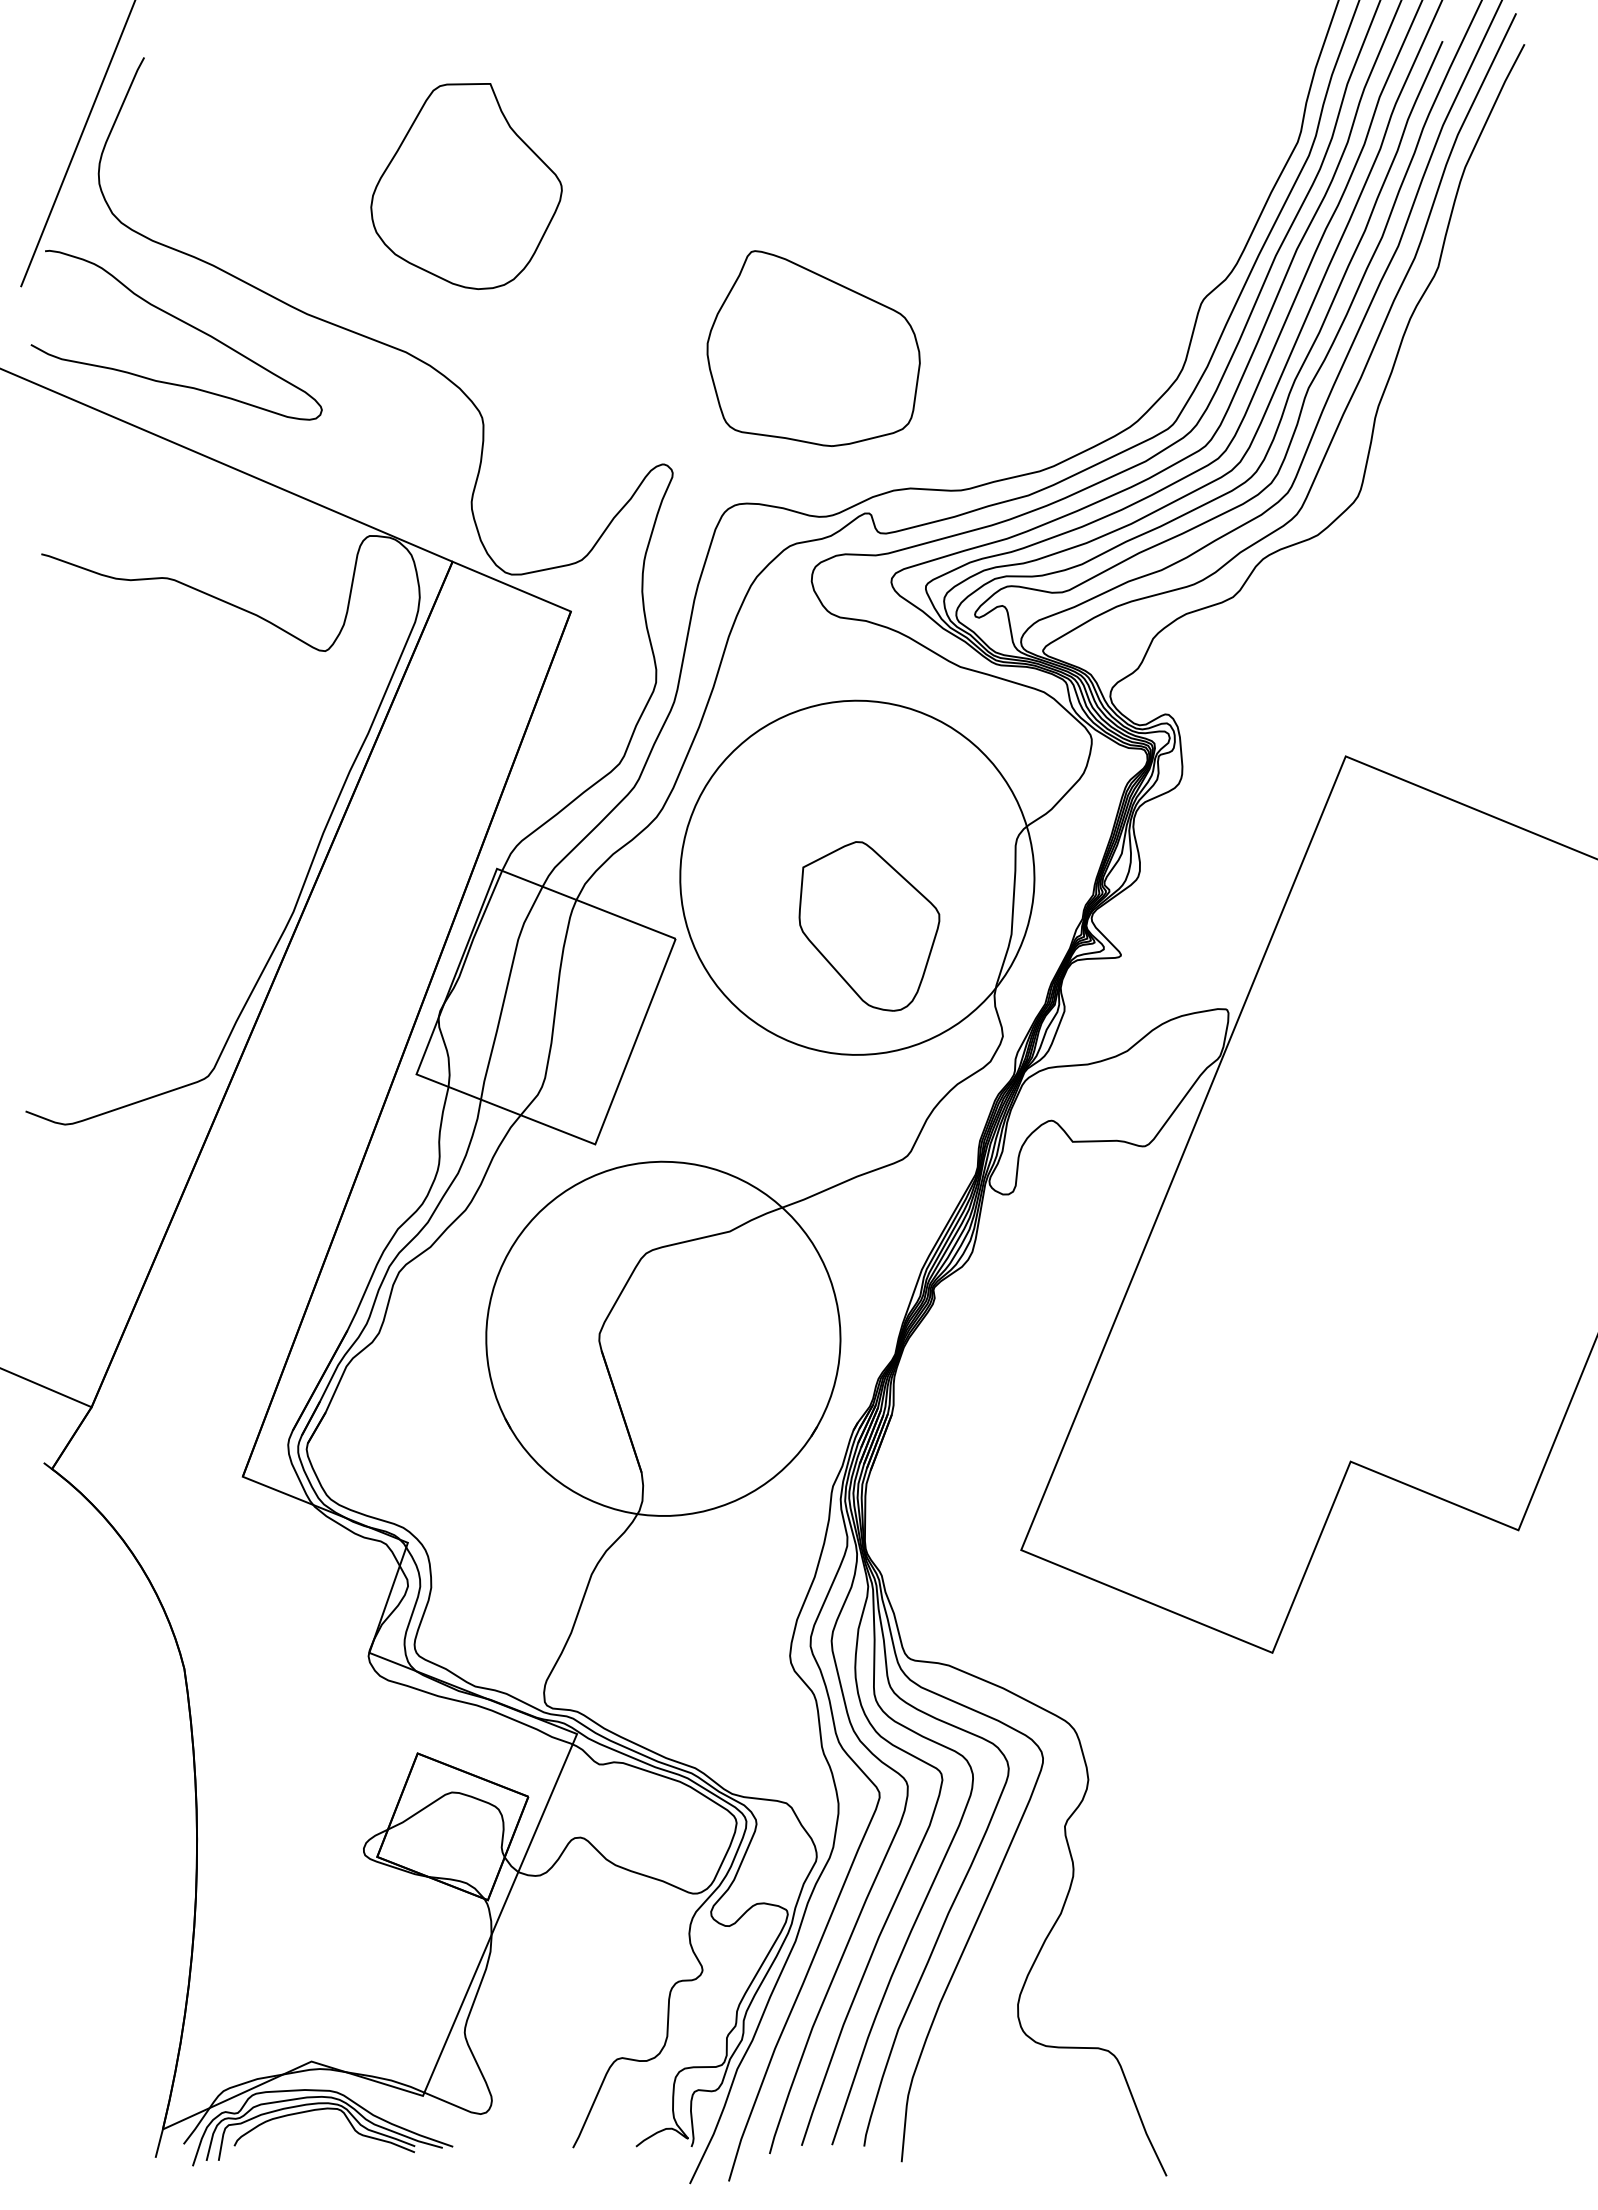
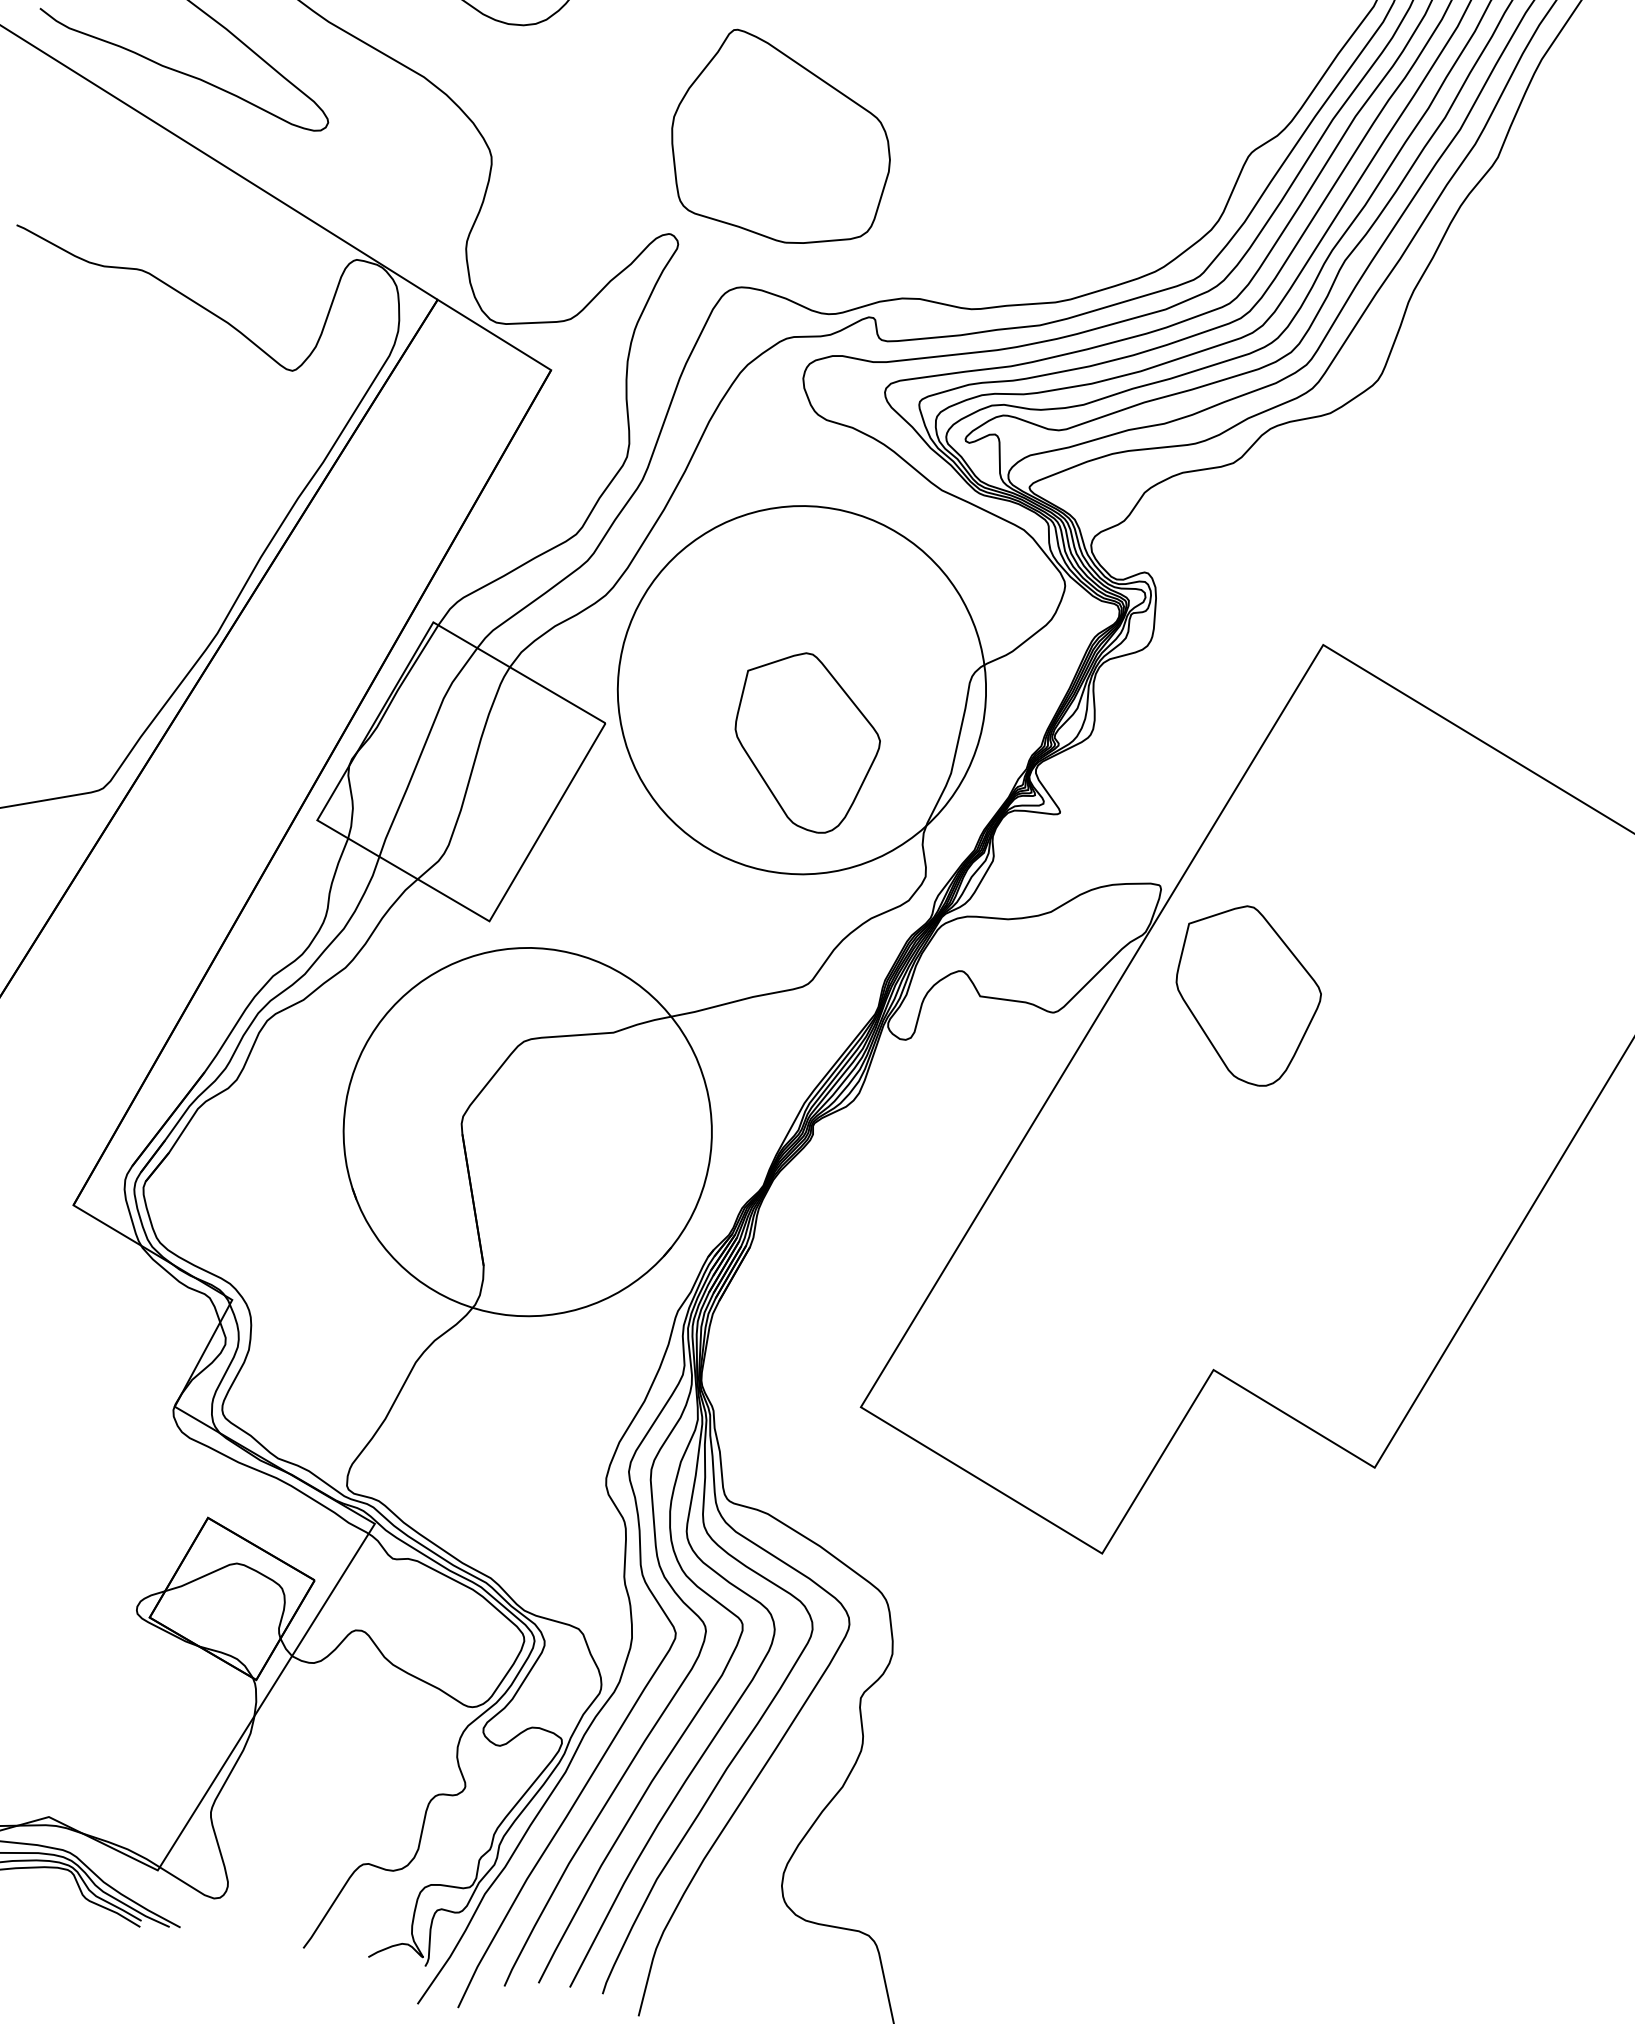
part: (813, 348) -> (782, 139), moved
part: (1326, 1100) -> (1247, 995), added

